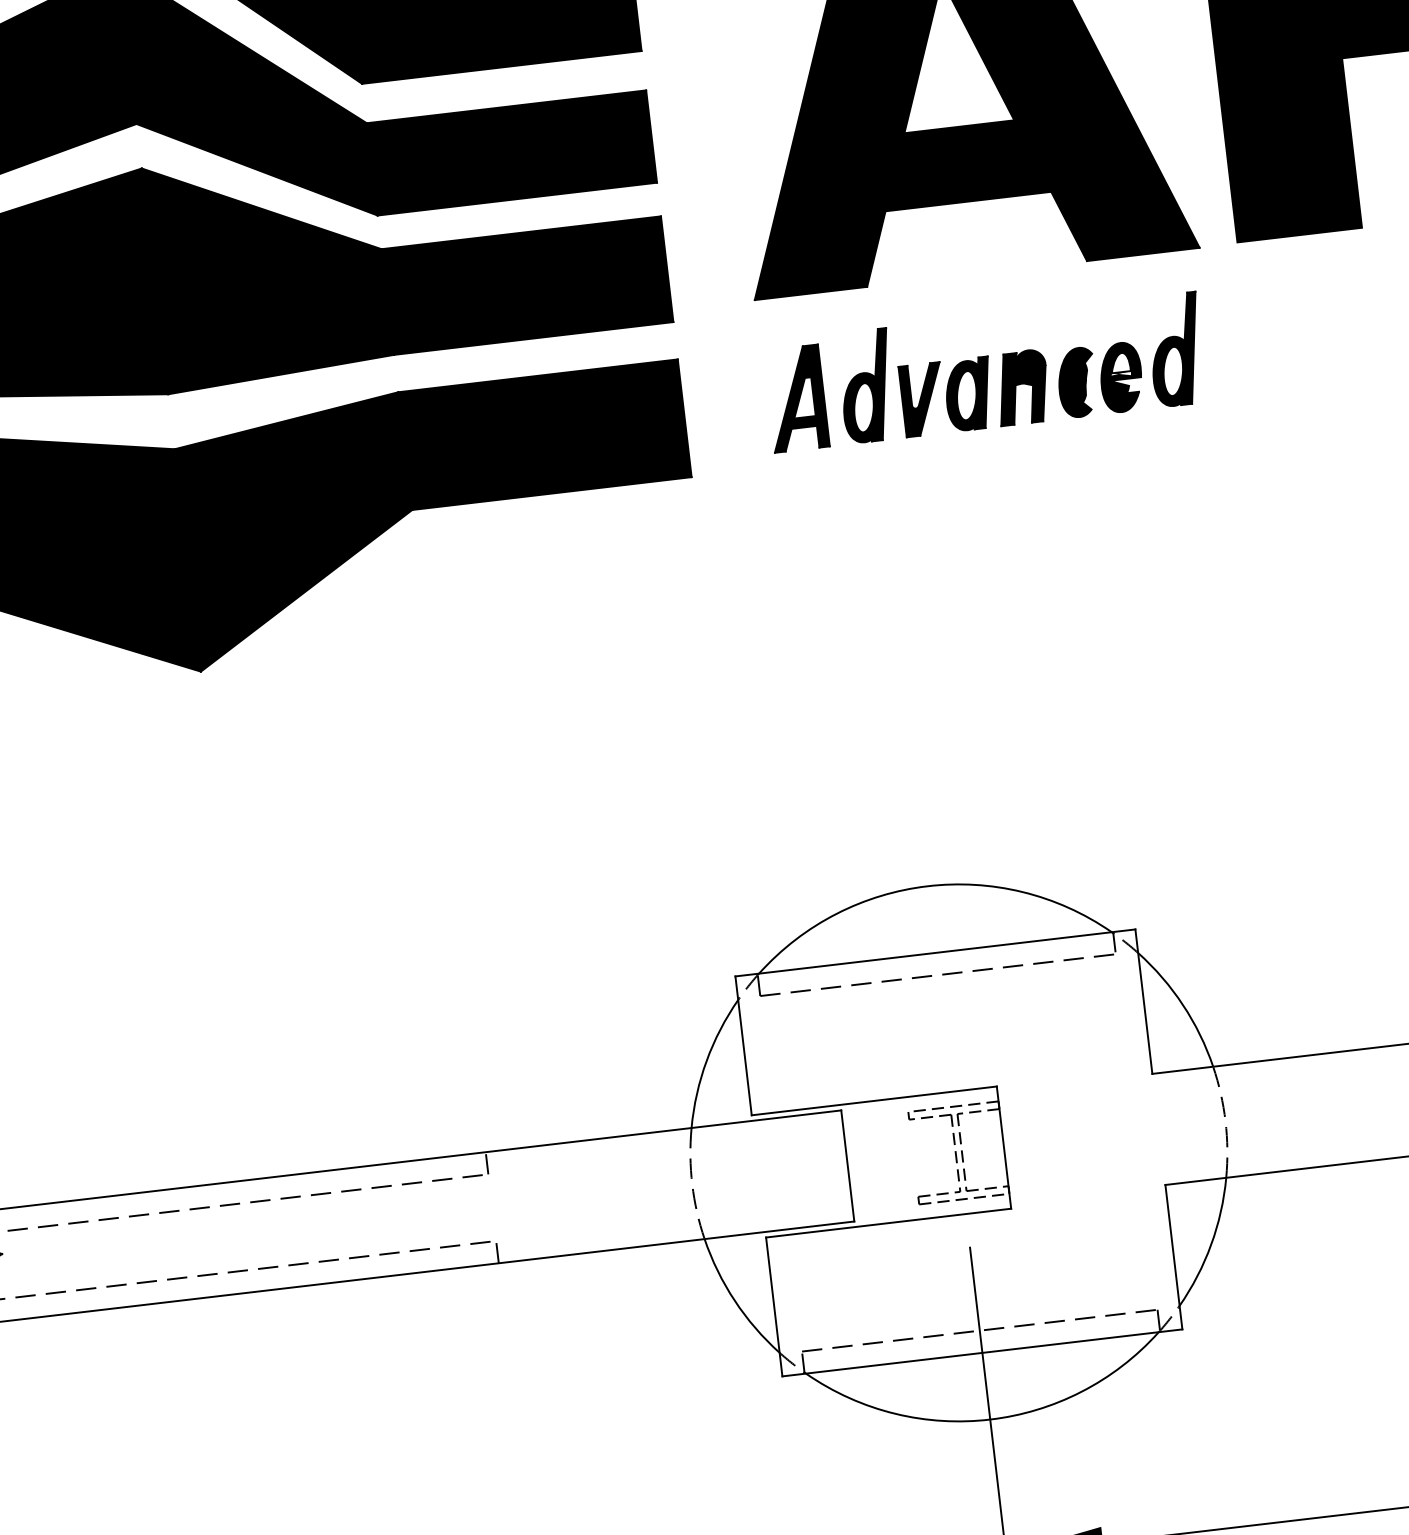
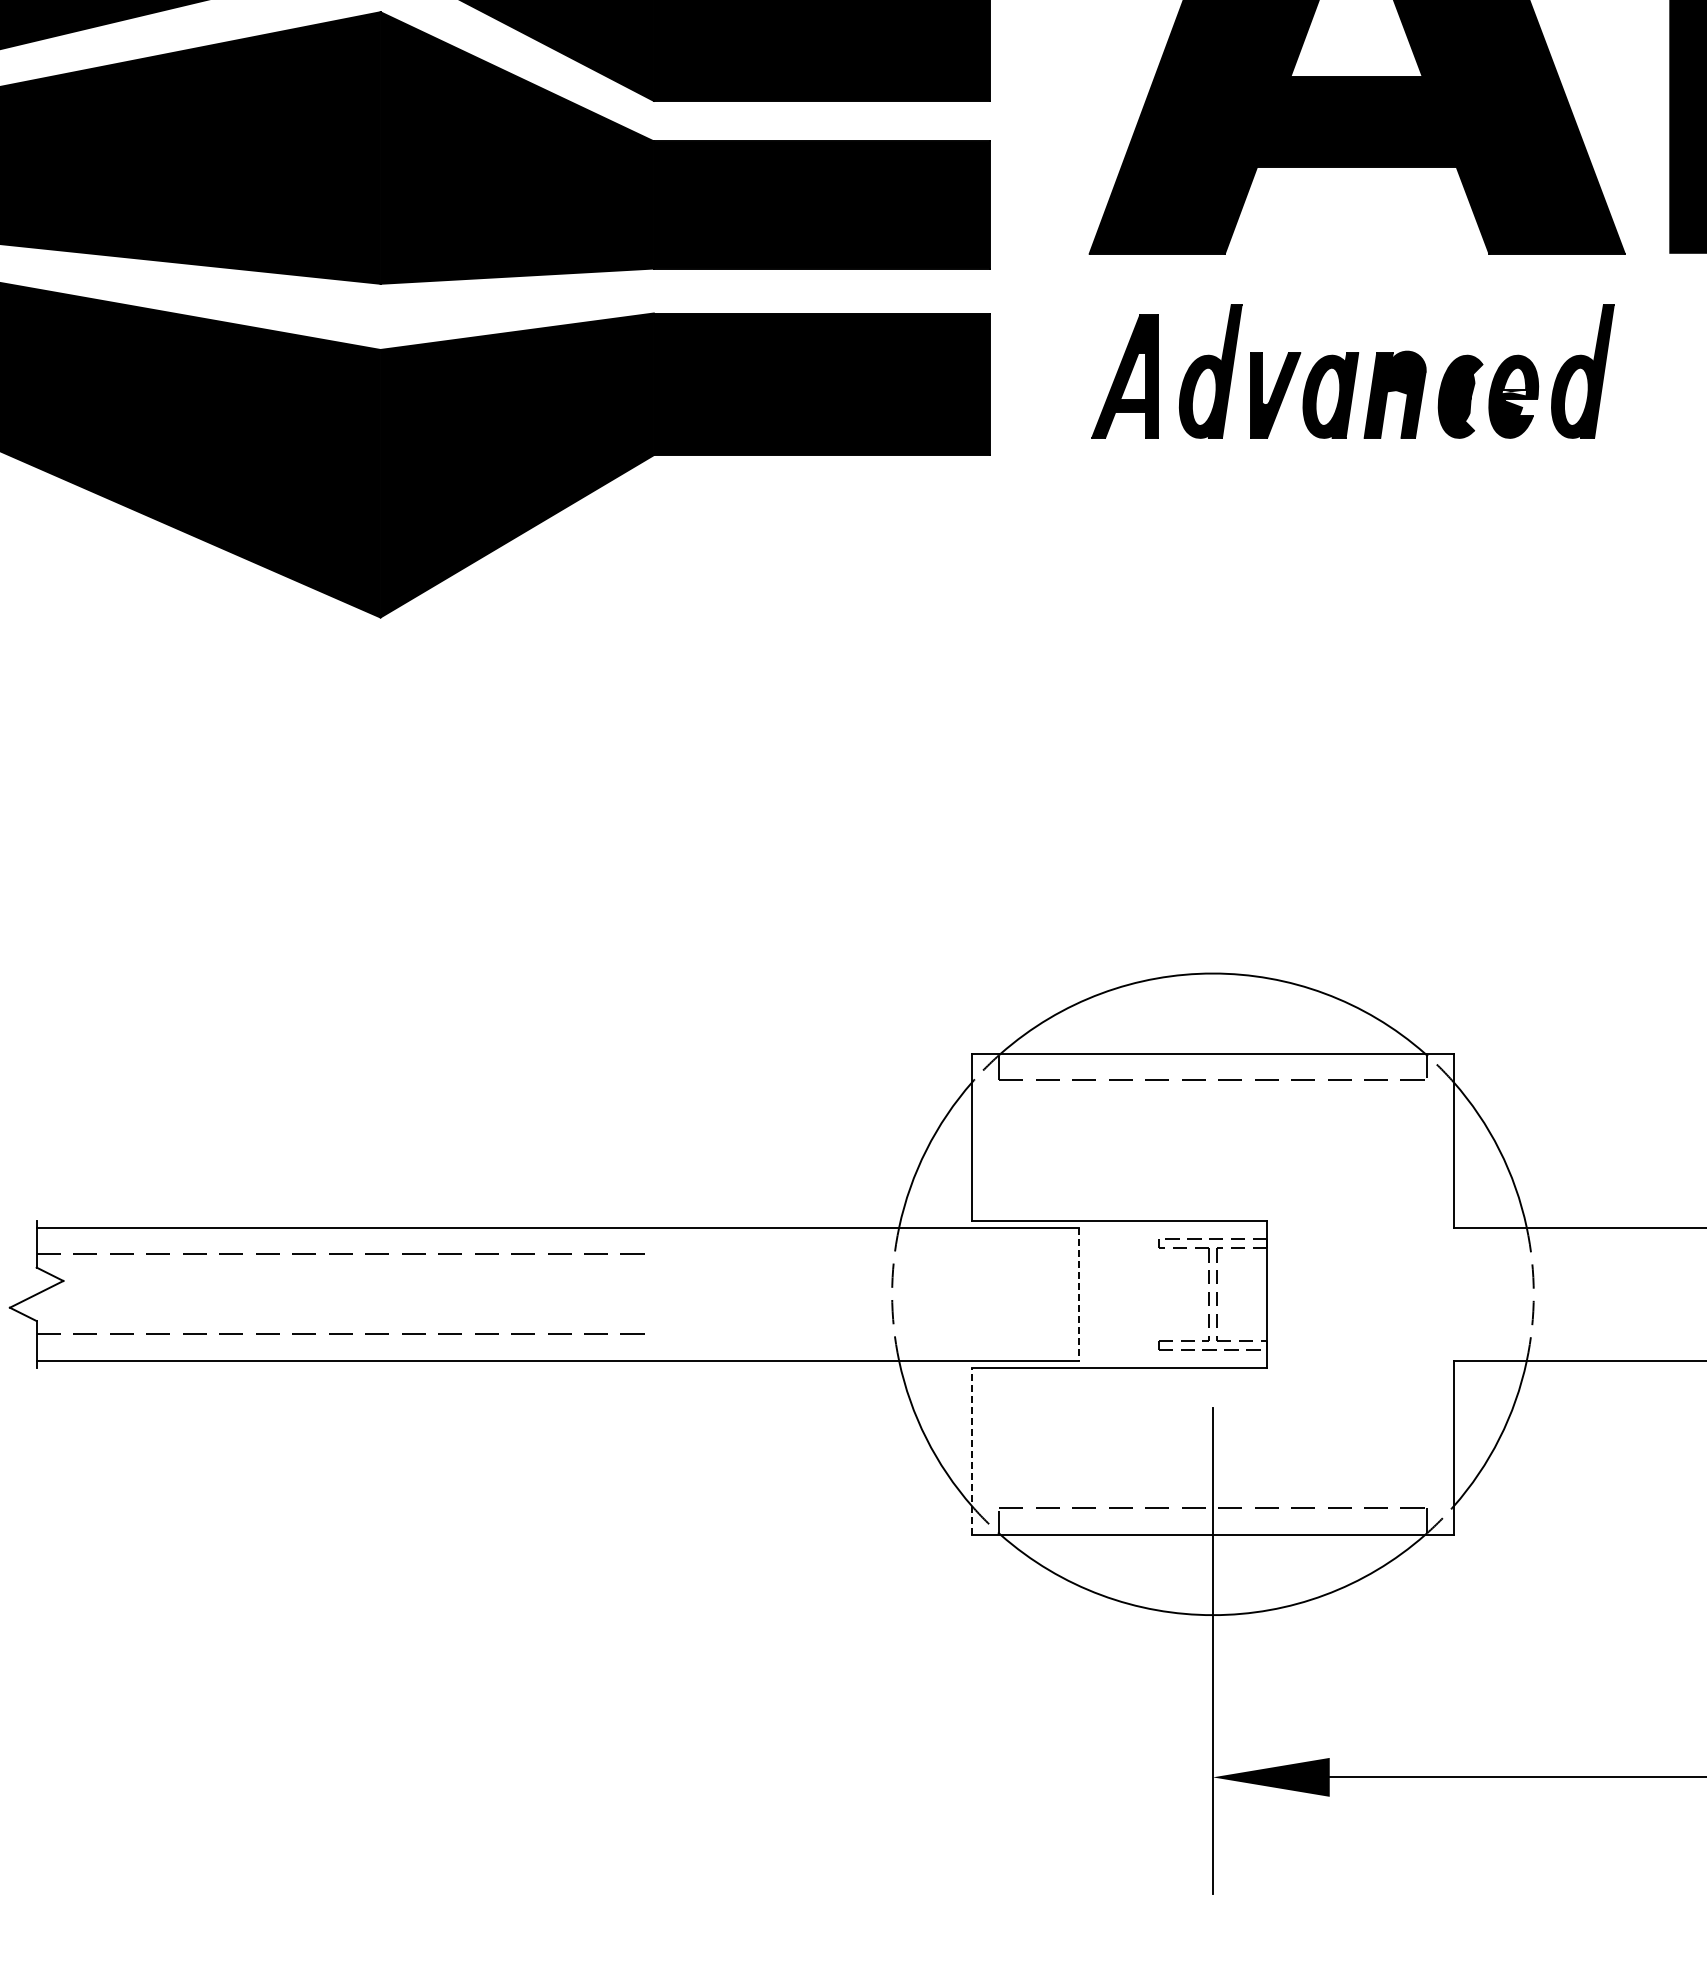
line: (486, 1162) -> (651, 1240), removed
line: (847, 1166) -> (1079, 1294), solid -> dashed
line: (497, 1251) -> (651, 1347), removed
line: (774, 1307) -> (972, 1451), solid -> dashed

